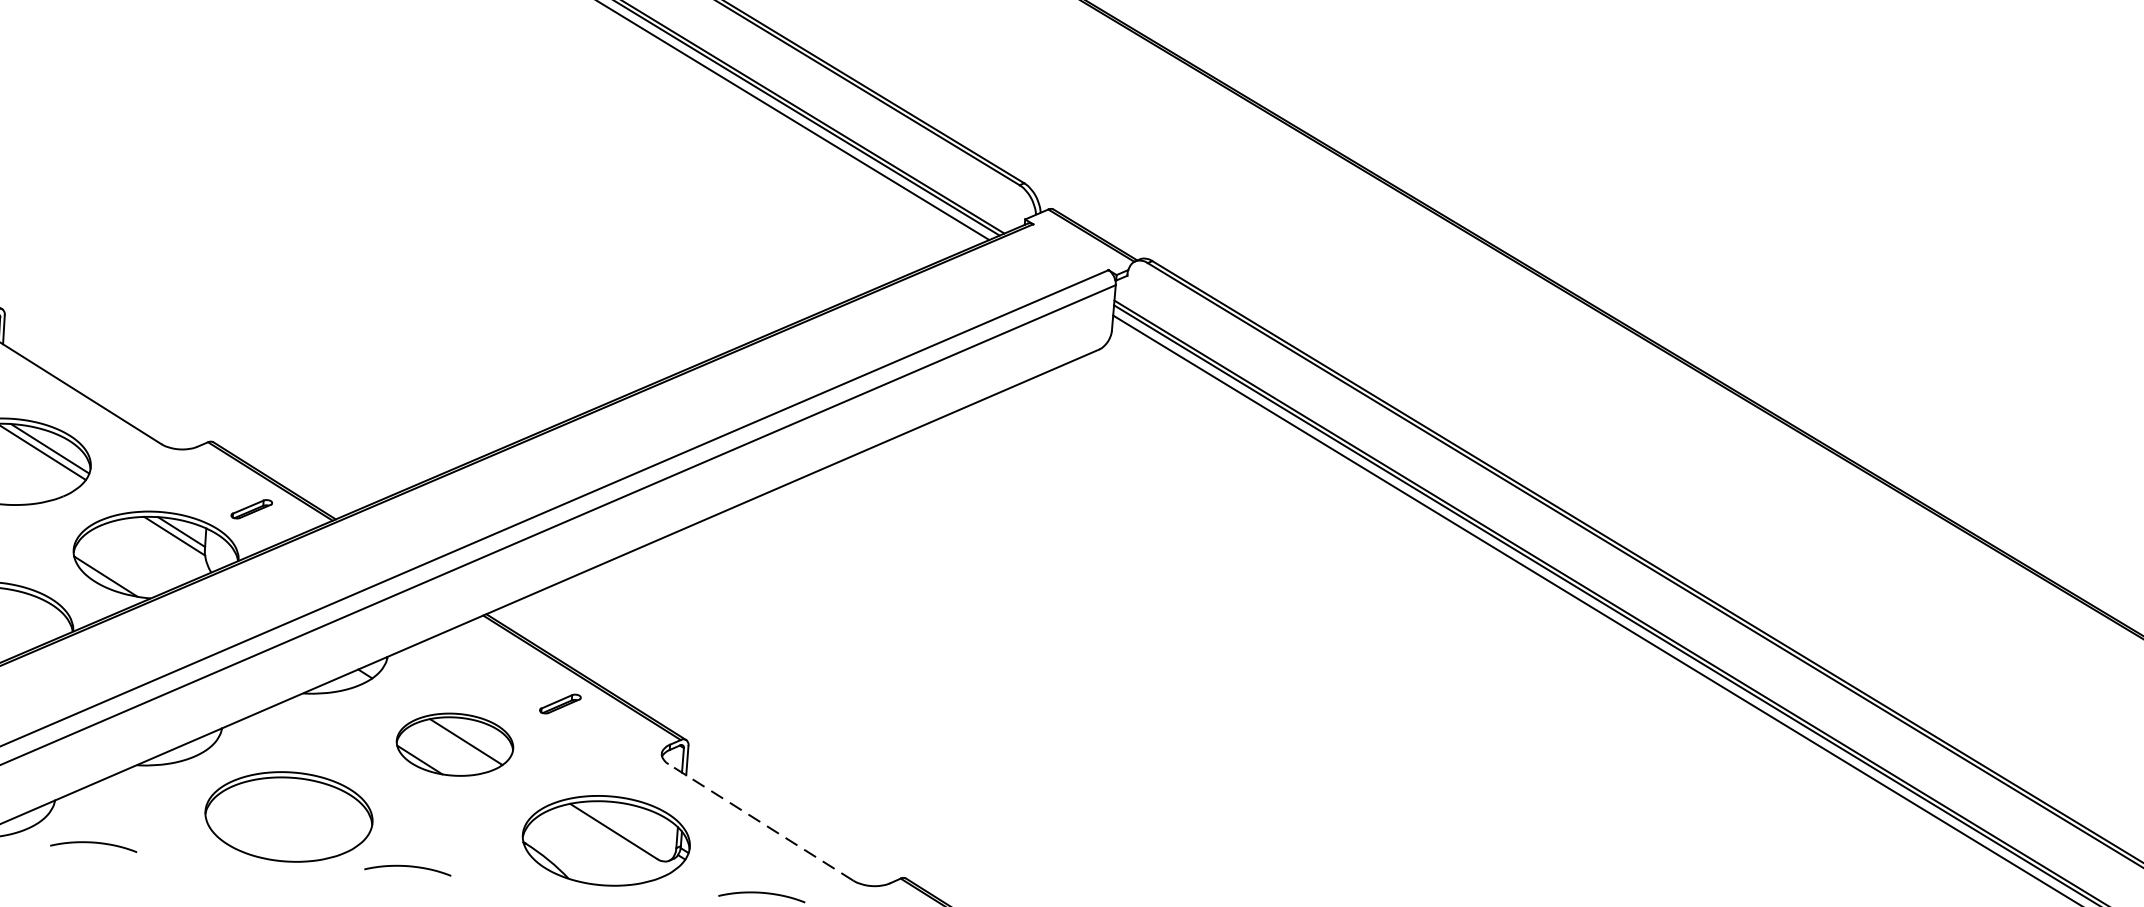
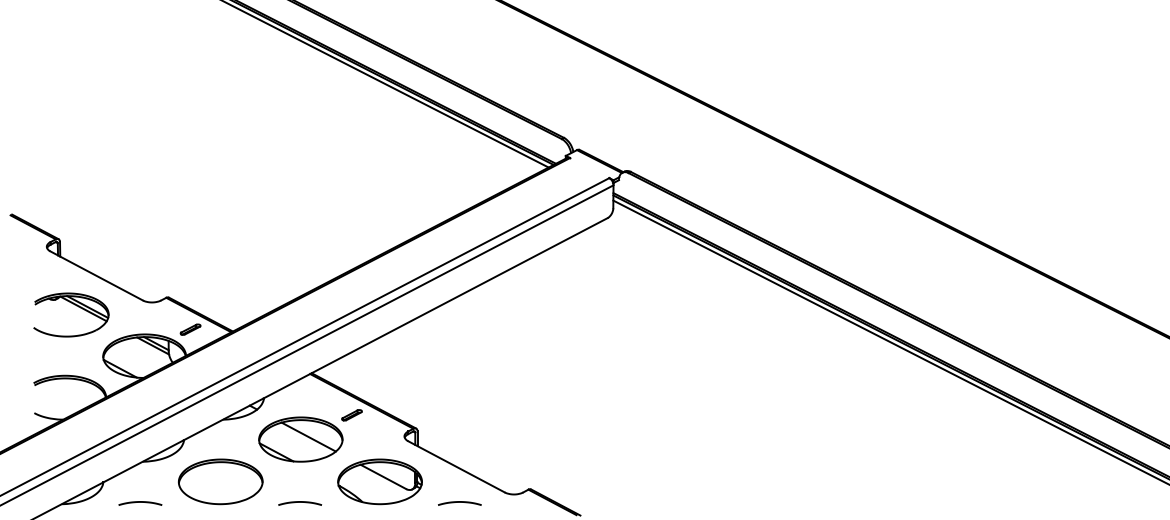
part: (454, 744) -> (300, 439), size x1.43
line: (760, 821) -> (456, 466), dashed -> solid
curve: (94, 843) -> (140, 502), moved
curve: (408, 867) -> (300, 502), moved

